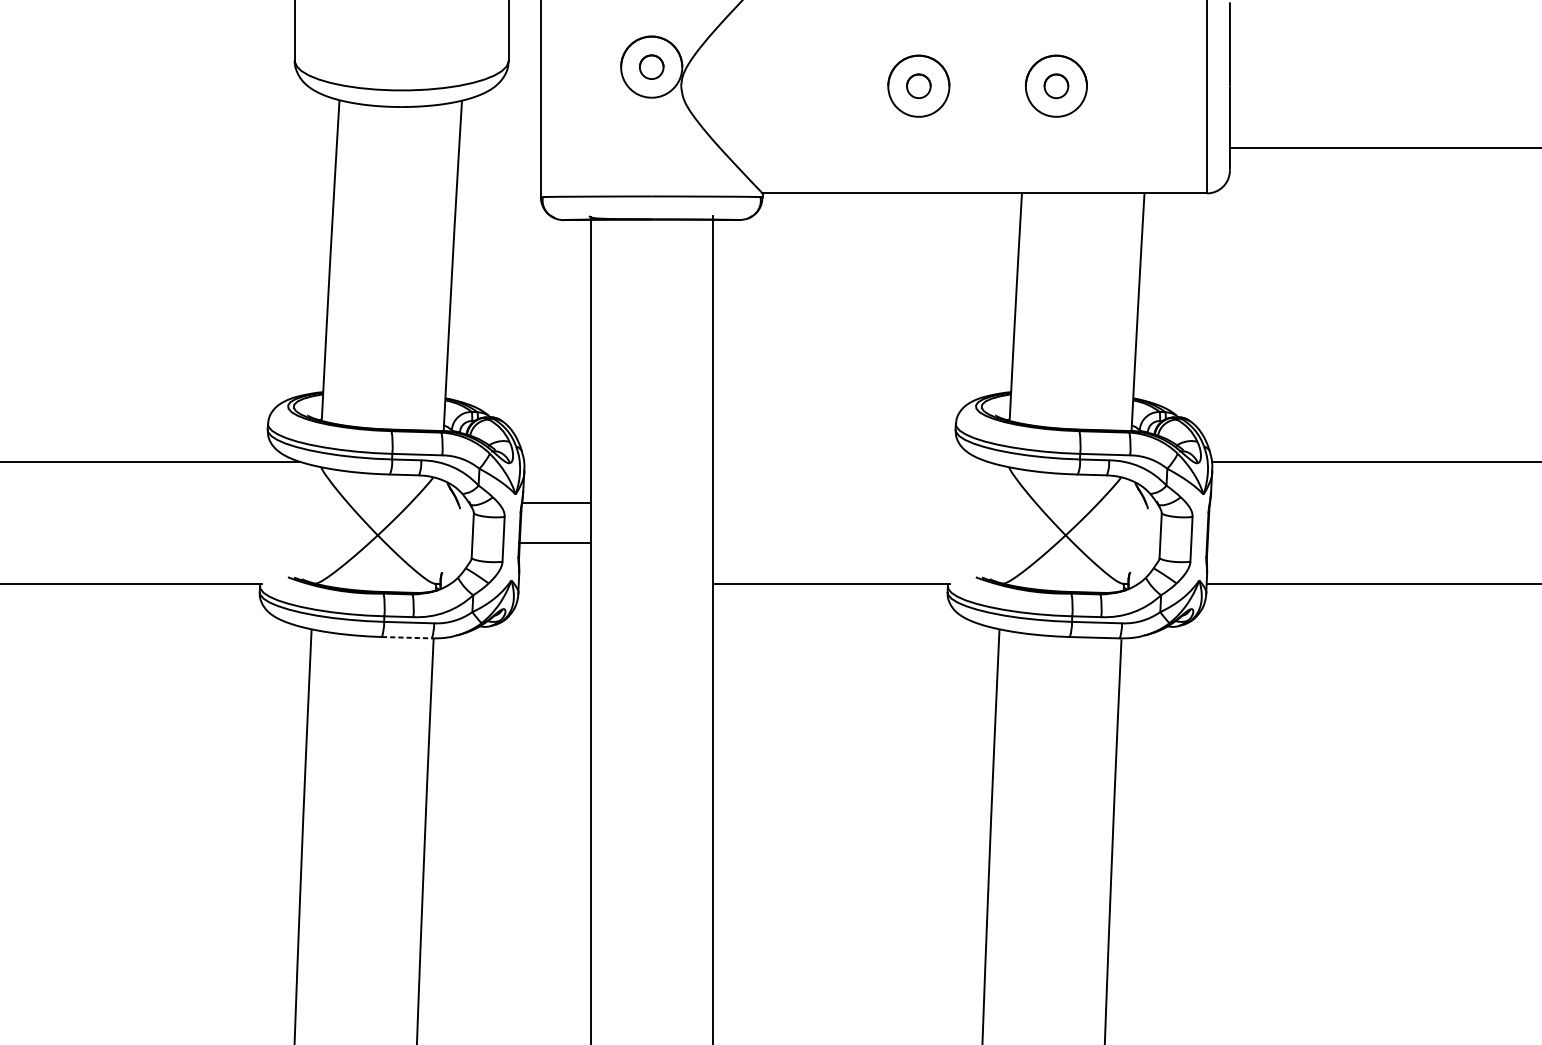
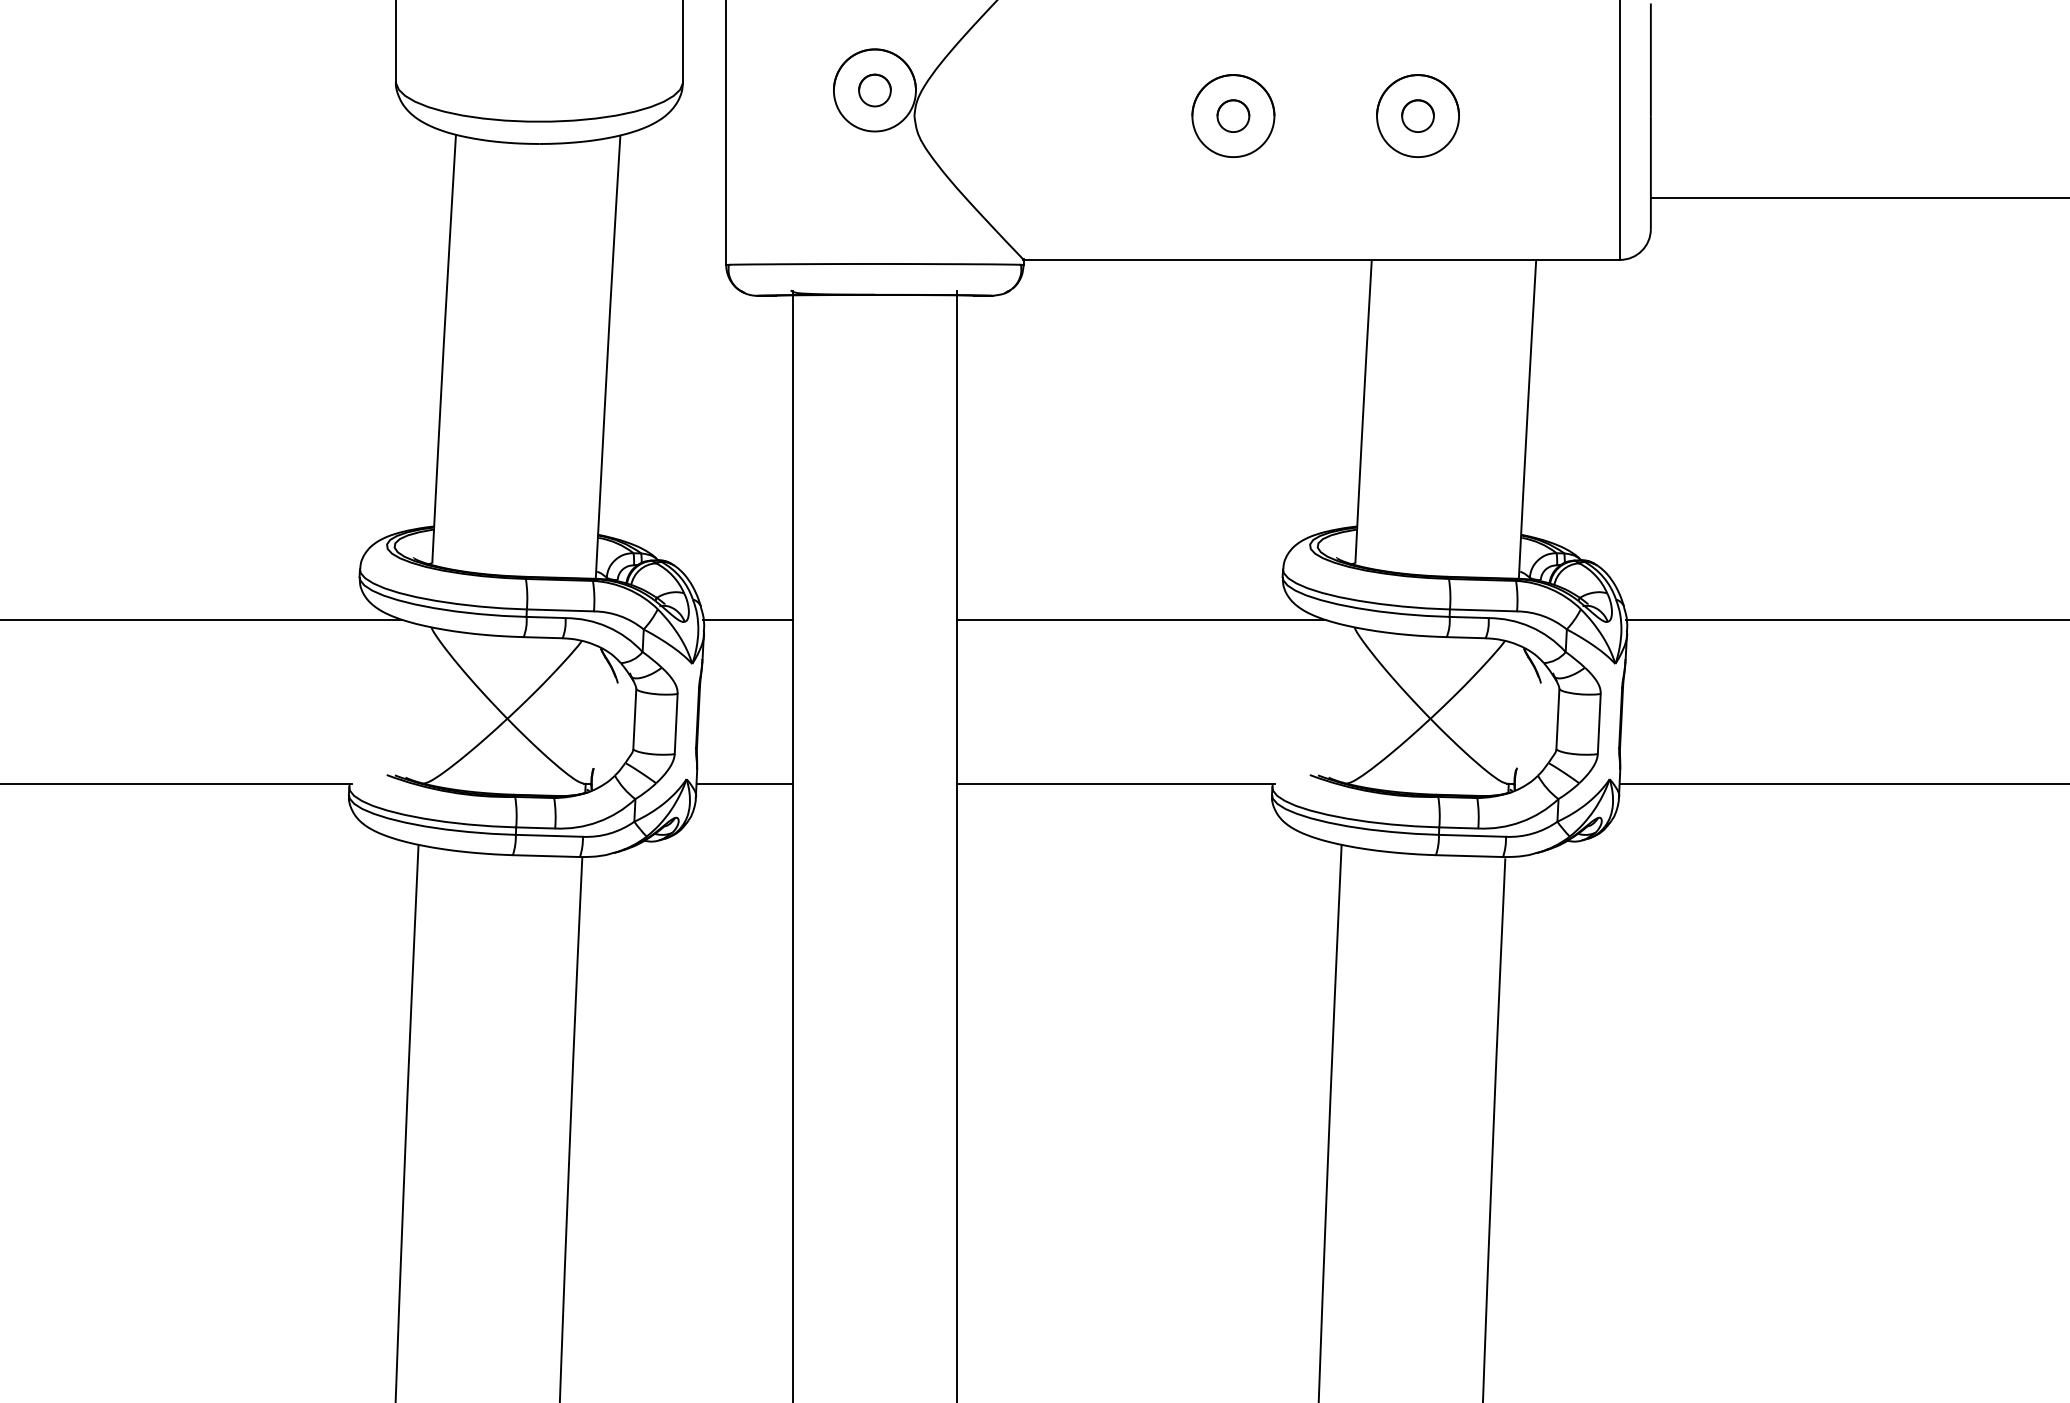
line: (850, 461) -> (1141, 619), added
line: (556, 503) -> (747, 619), moved
line: (554, 542) -> (744, 783), moved
line: (406, 638) -> (546, 856), dashed -> solid

